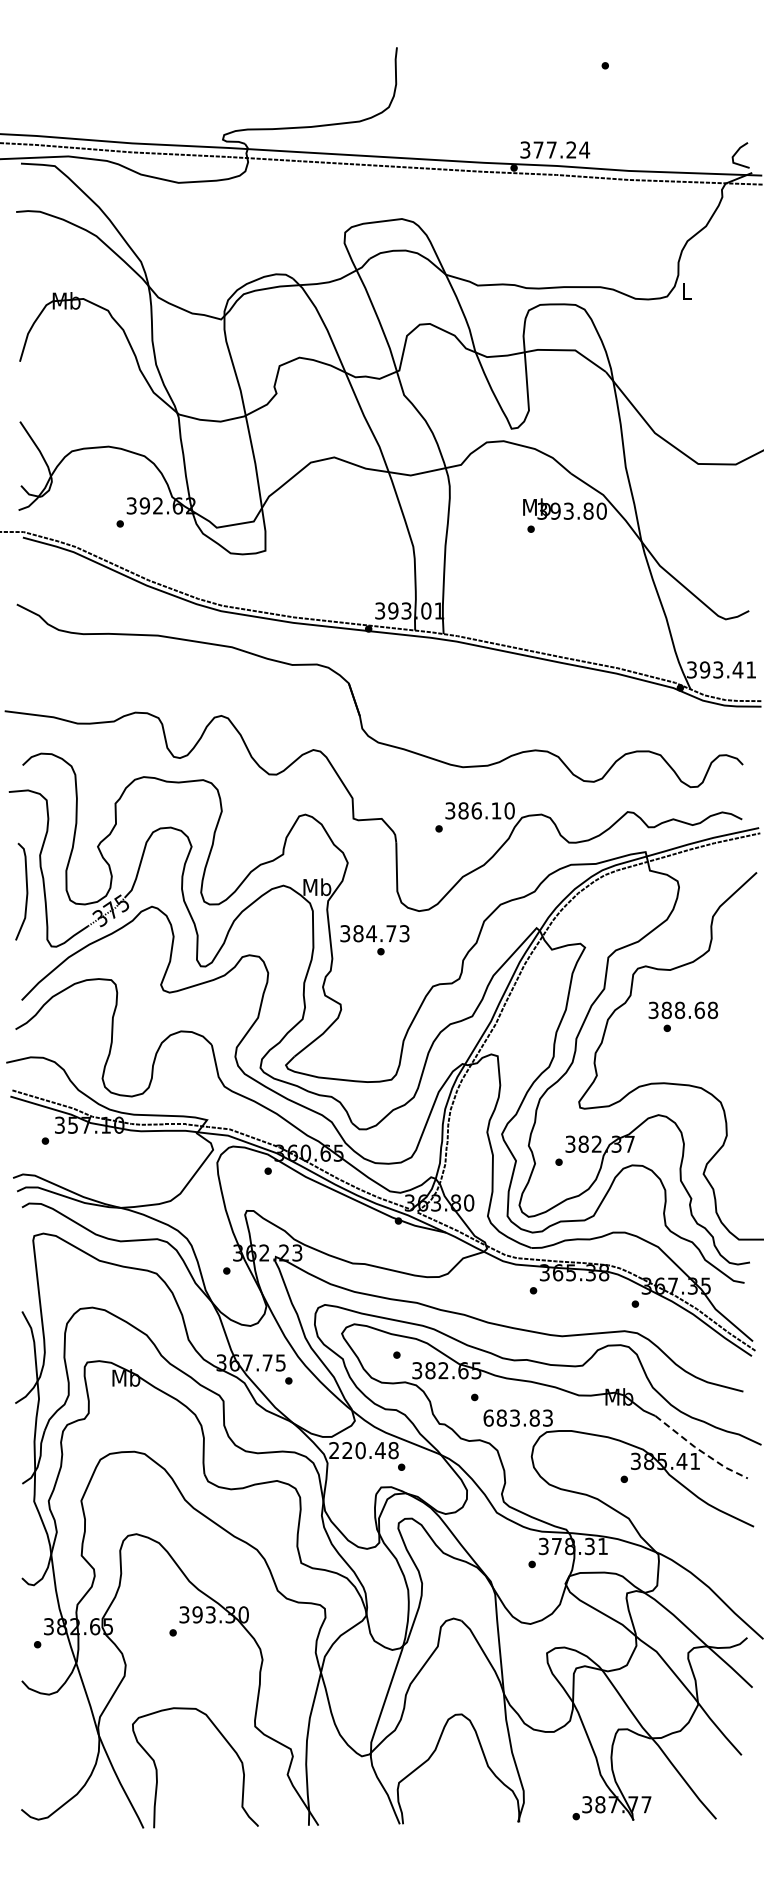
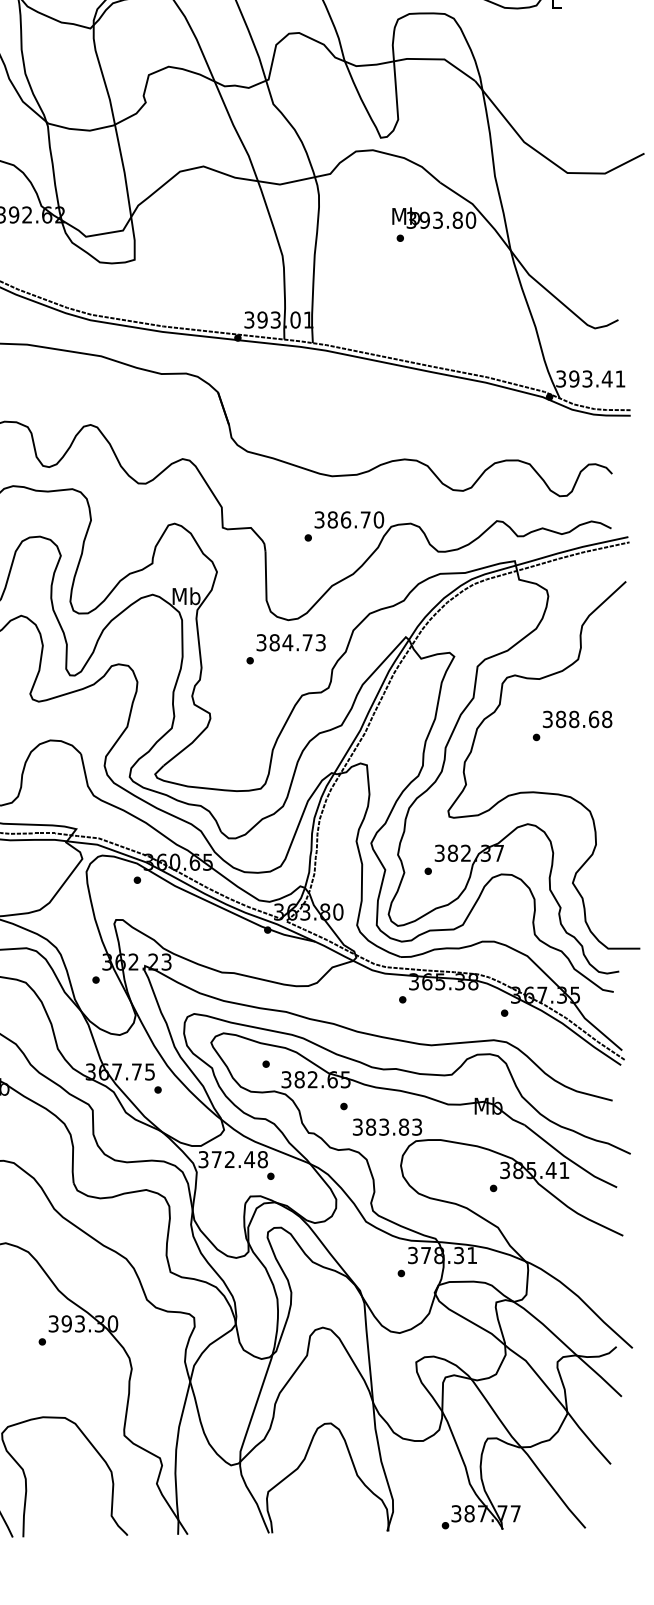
text: (496, 810) -> (365, 519), 386.10 -> 386.70
text: (374, 933) -> (290, 642), moved
text: (683, 1009) -> (577, 718), moved
text: (488, 1417) -> (357, 1126), 683.83 -> 383.83
text: (347, 1450) -> (216, 1159), 220.48 -> 372.48
line: (699, 1450) -> (568, 1159), dashed -> solid

